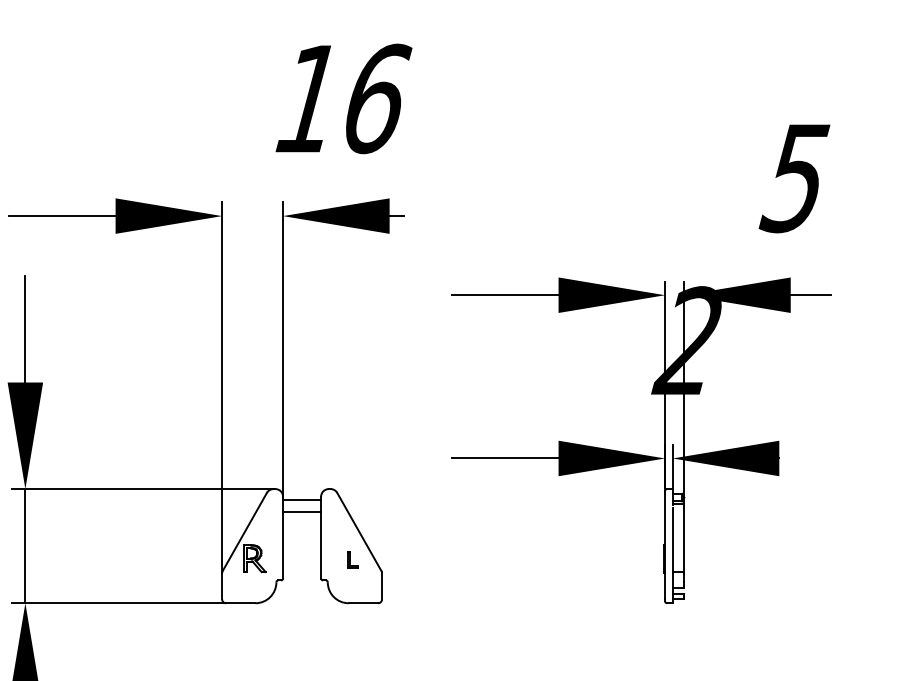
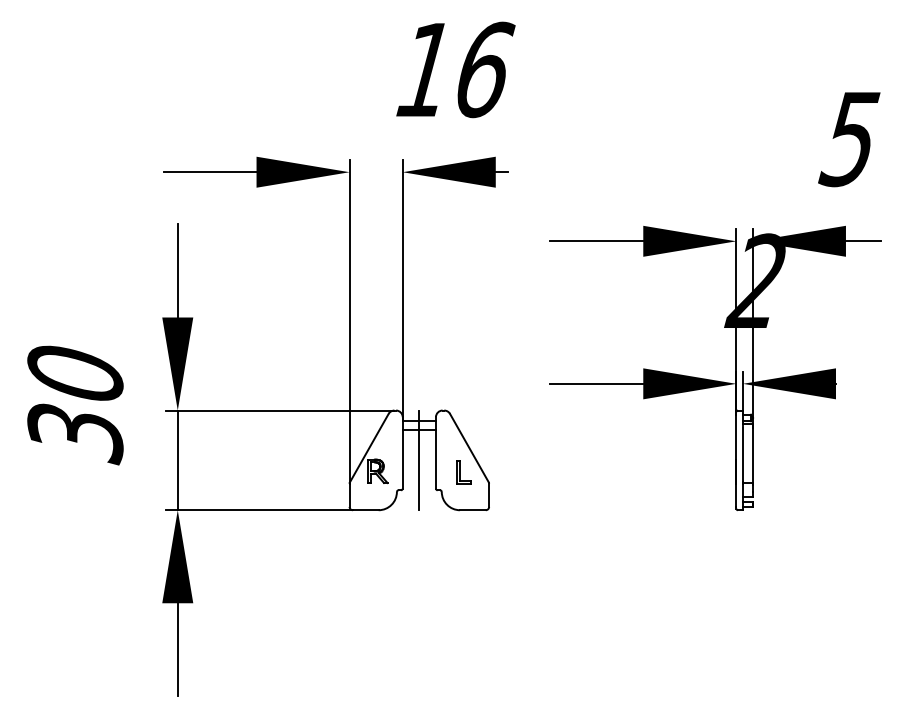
line: (302, 546) -> (419, 460), added
part: (352, 560) -> (463, 472), size x1.67

